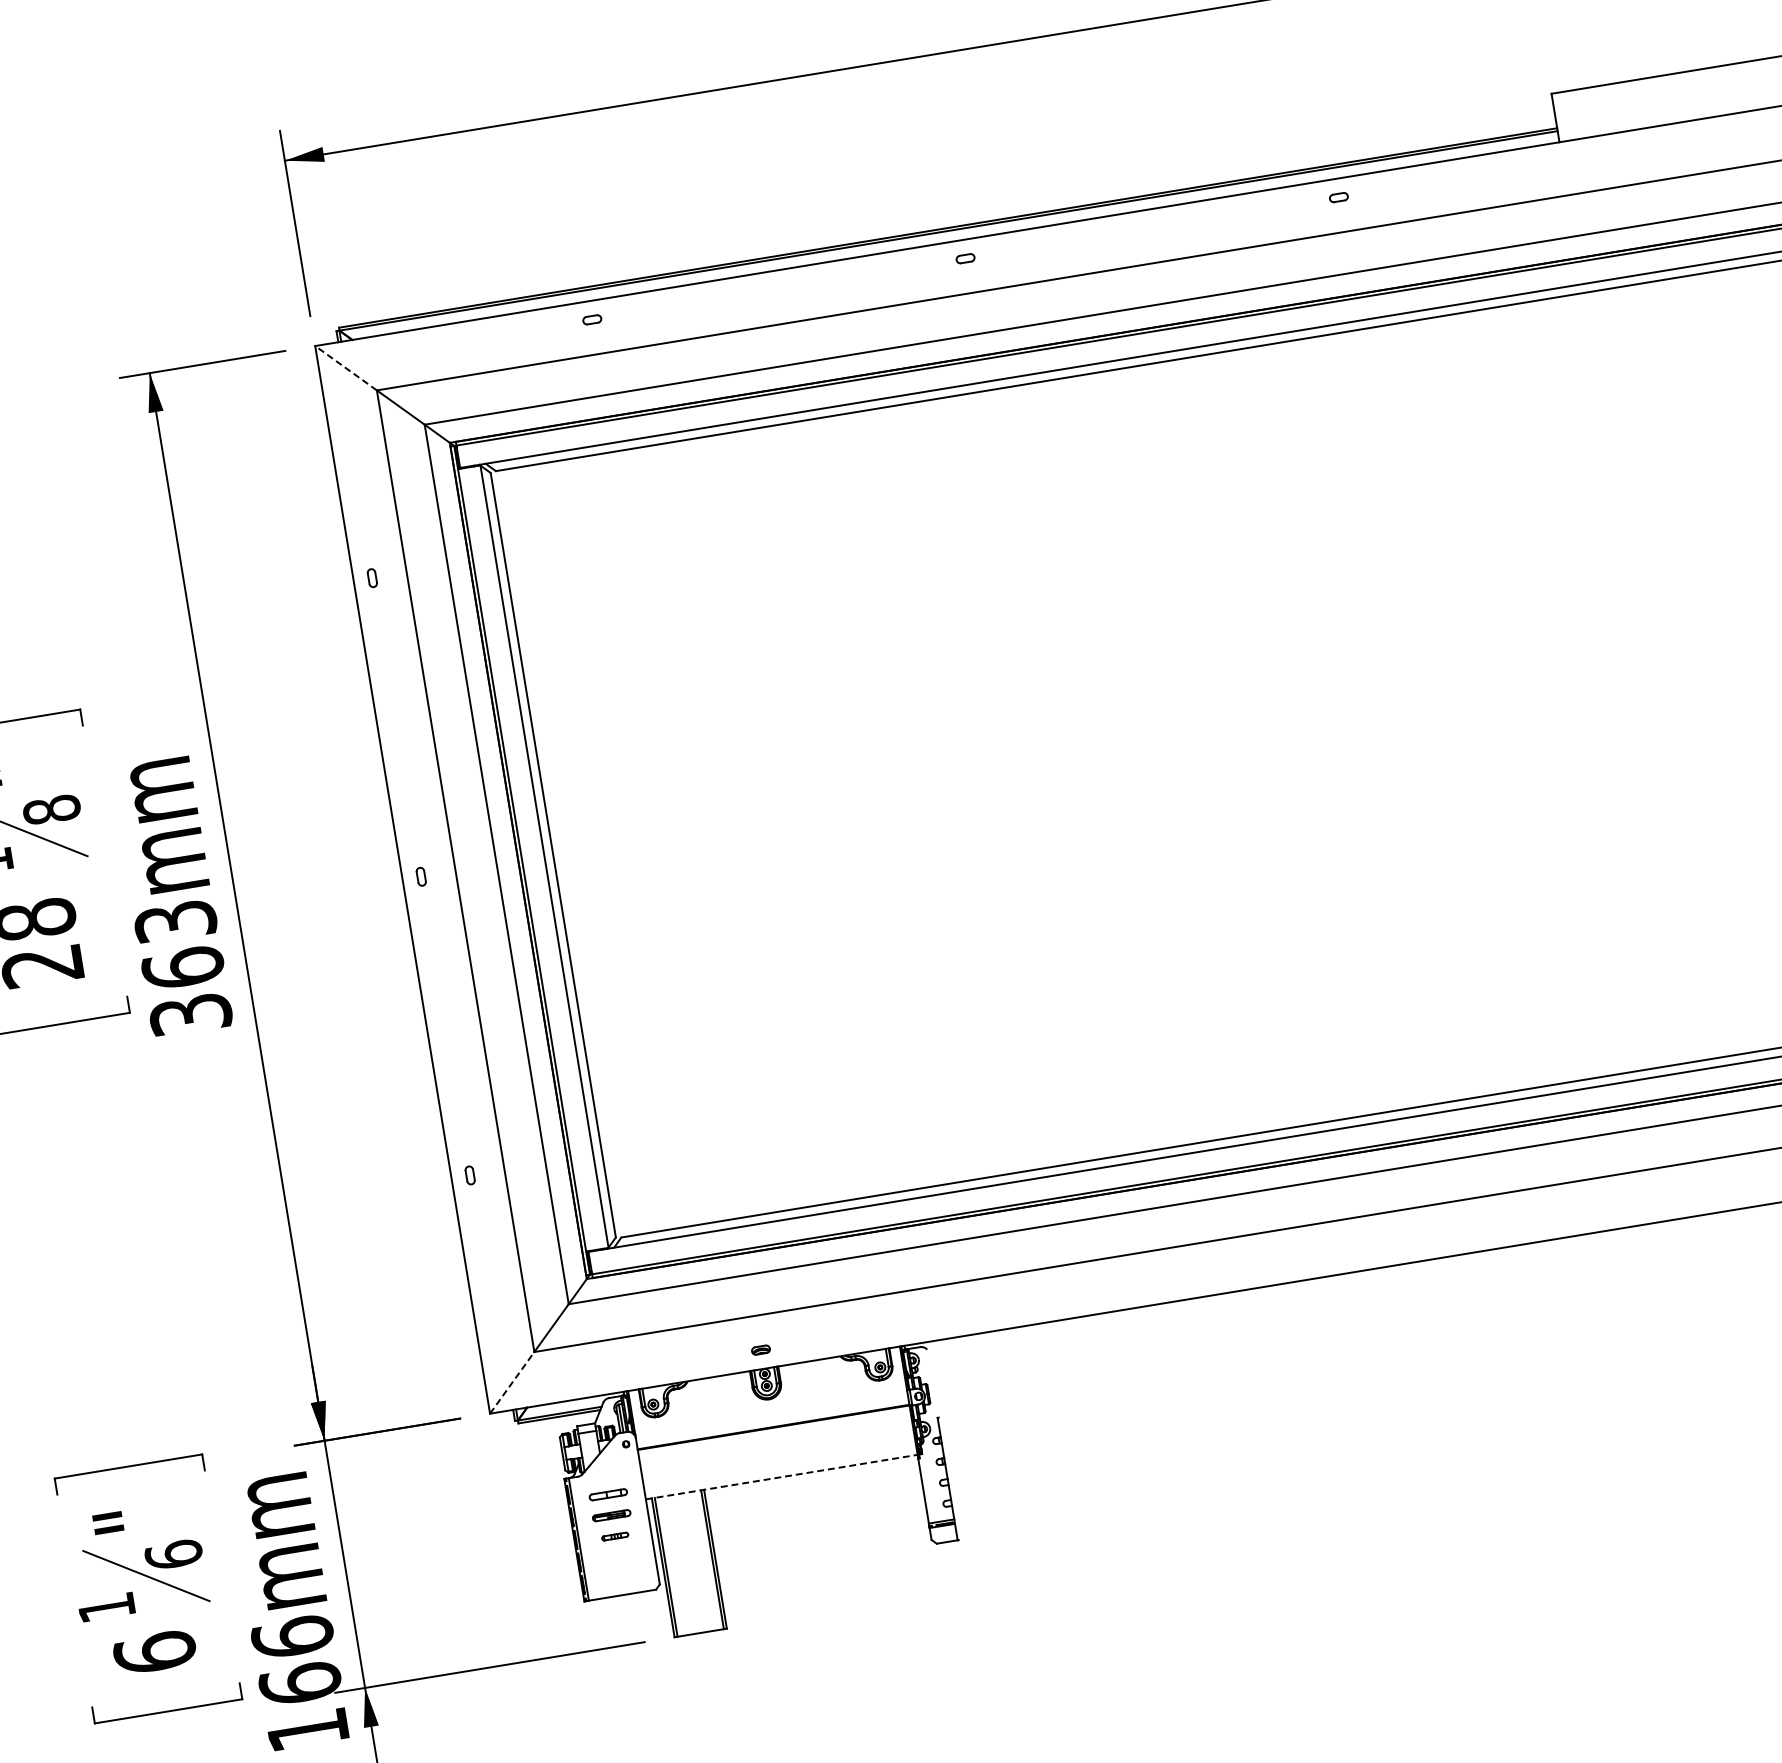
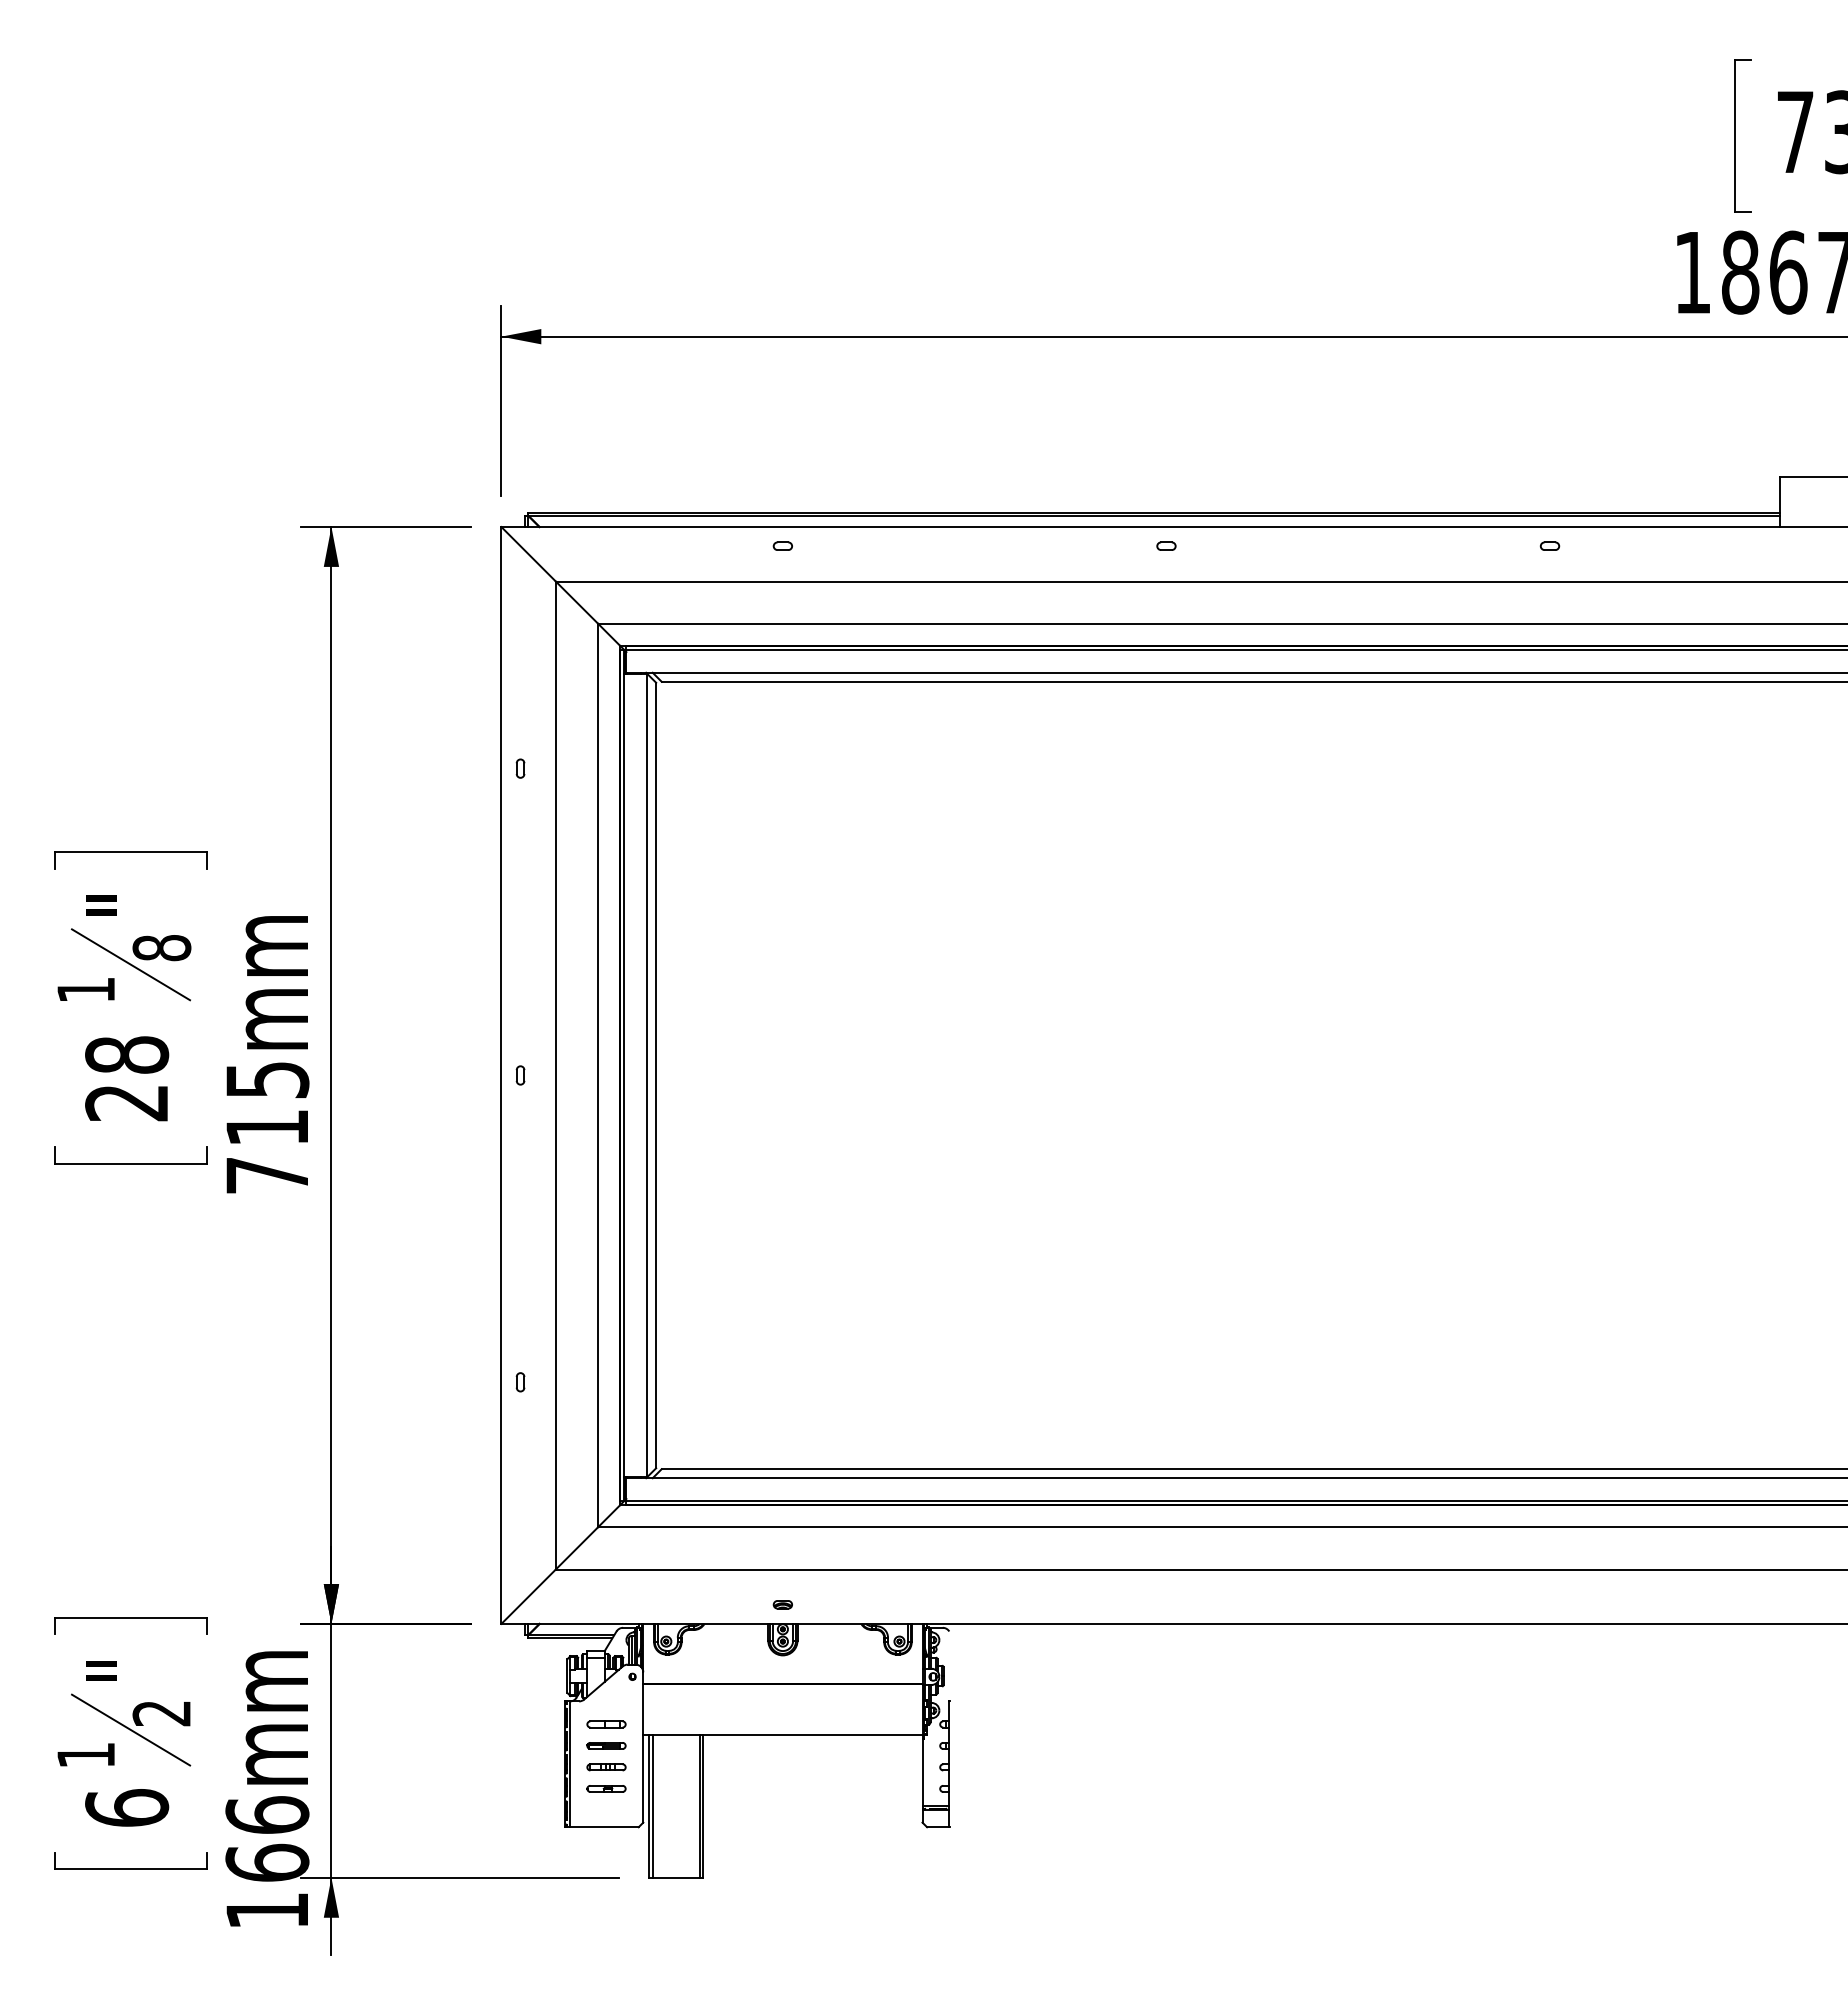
line: (345, 368) -> (528, 554), dashed -> solid
text: (183, 967) -> (267, 1127), 363mm -> 715mm
line: (513, 1382) -> (529, 1596), dashed -> solid
line: (781, 1477) -> (782, 1735), dashed -> solid
part: (615, 1536) -> (606, 1767), size x1.43
text: (173, 1555) -> (161, 1713), 6 -> 2
part: (618, 1557) -> (606, 1788), added

